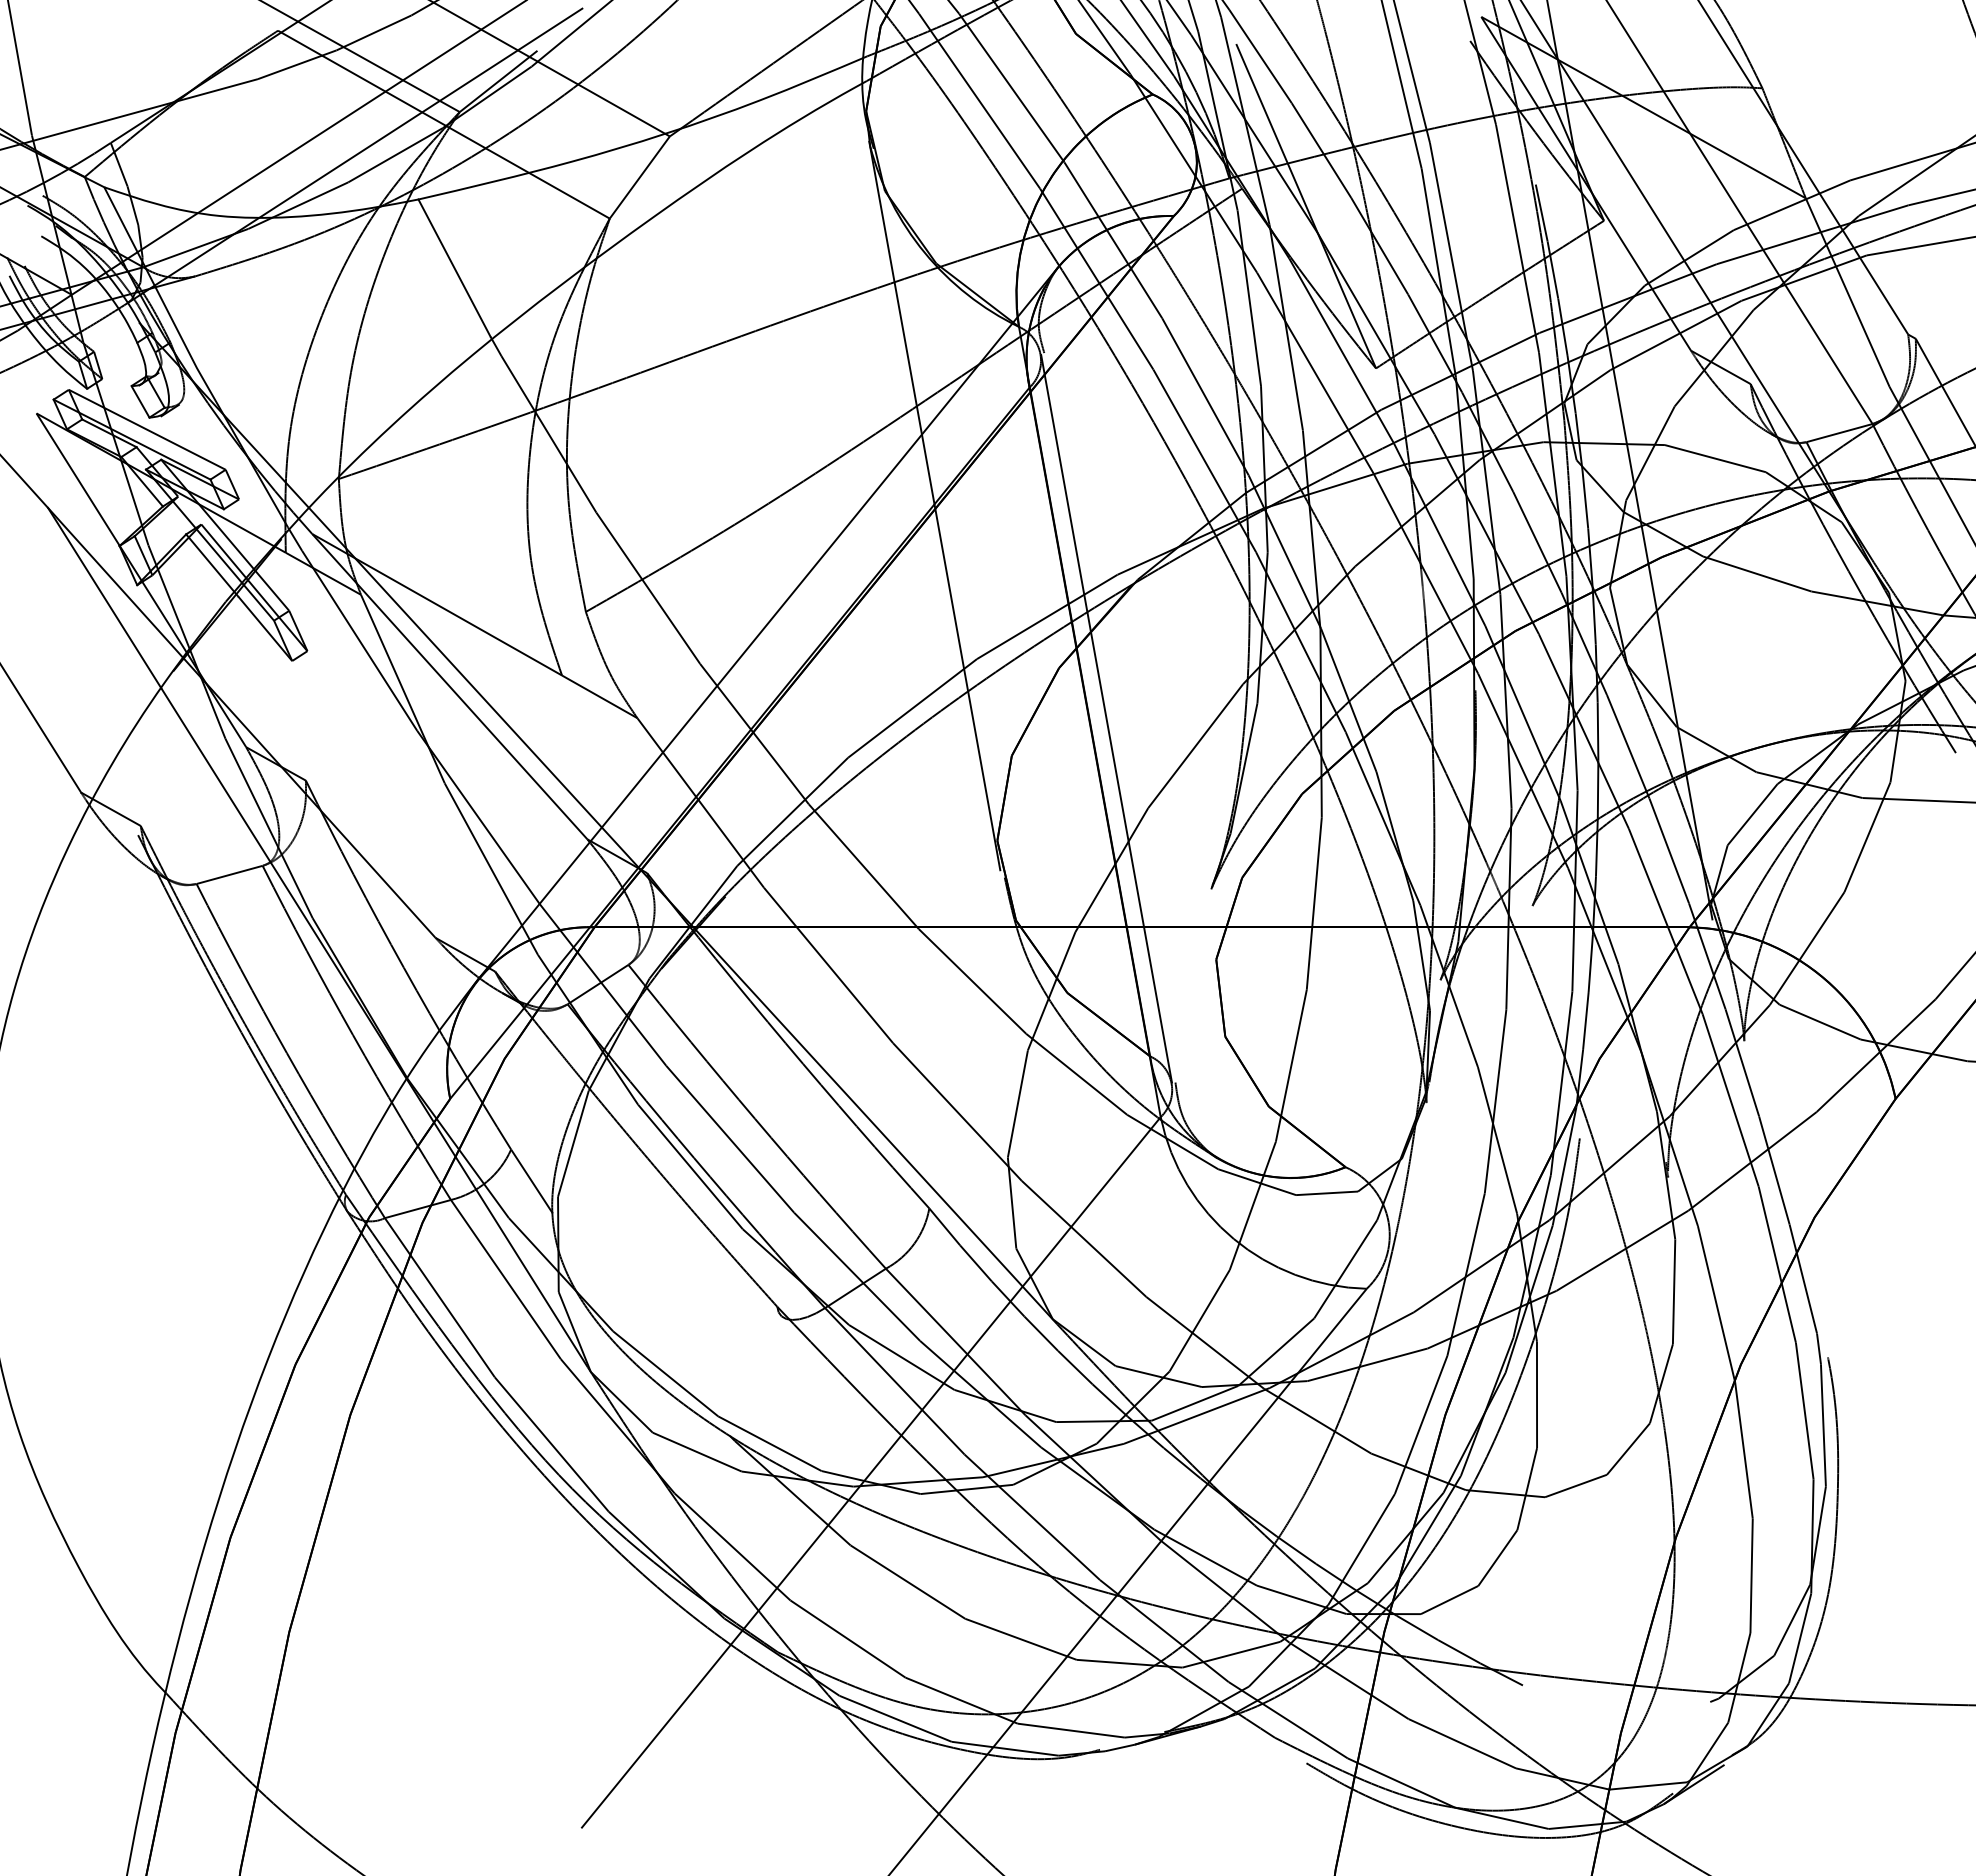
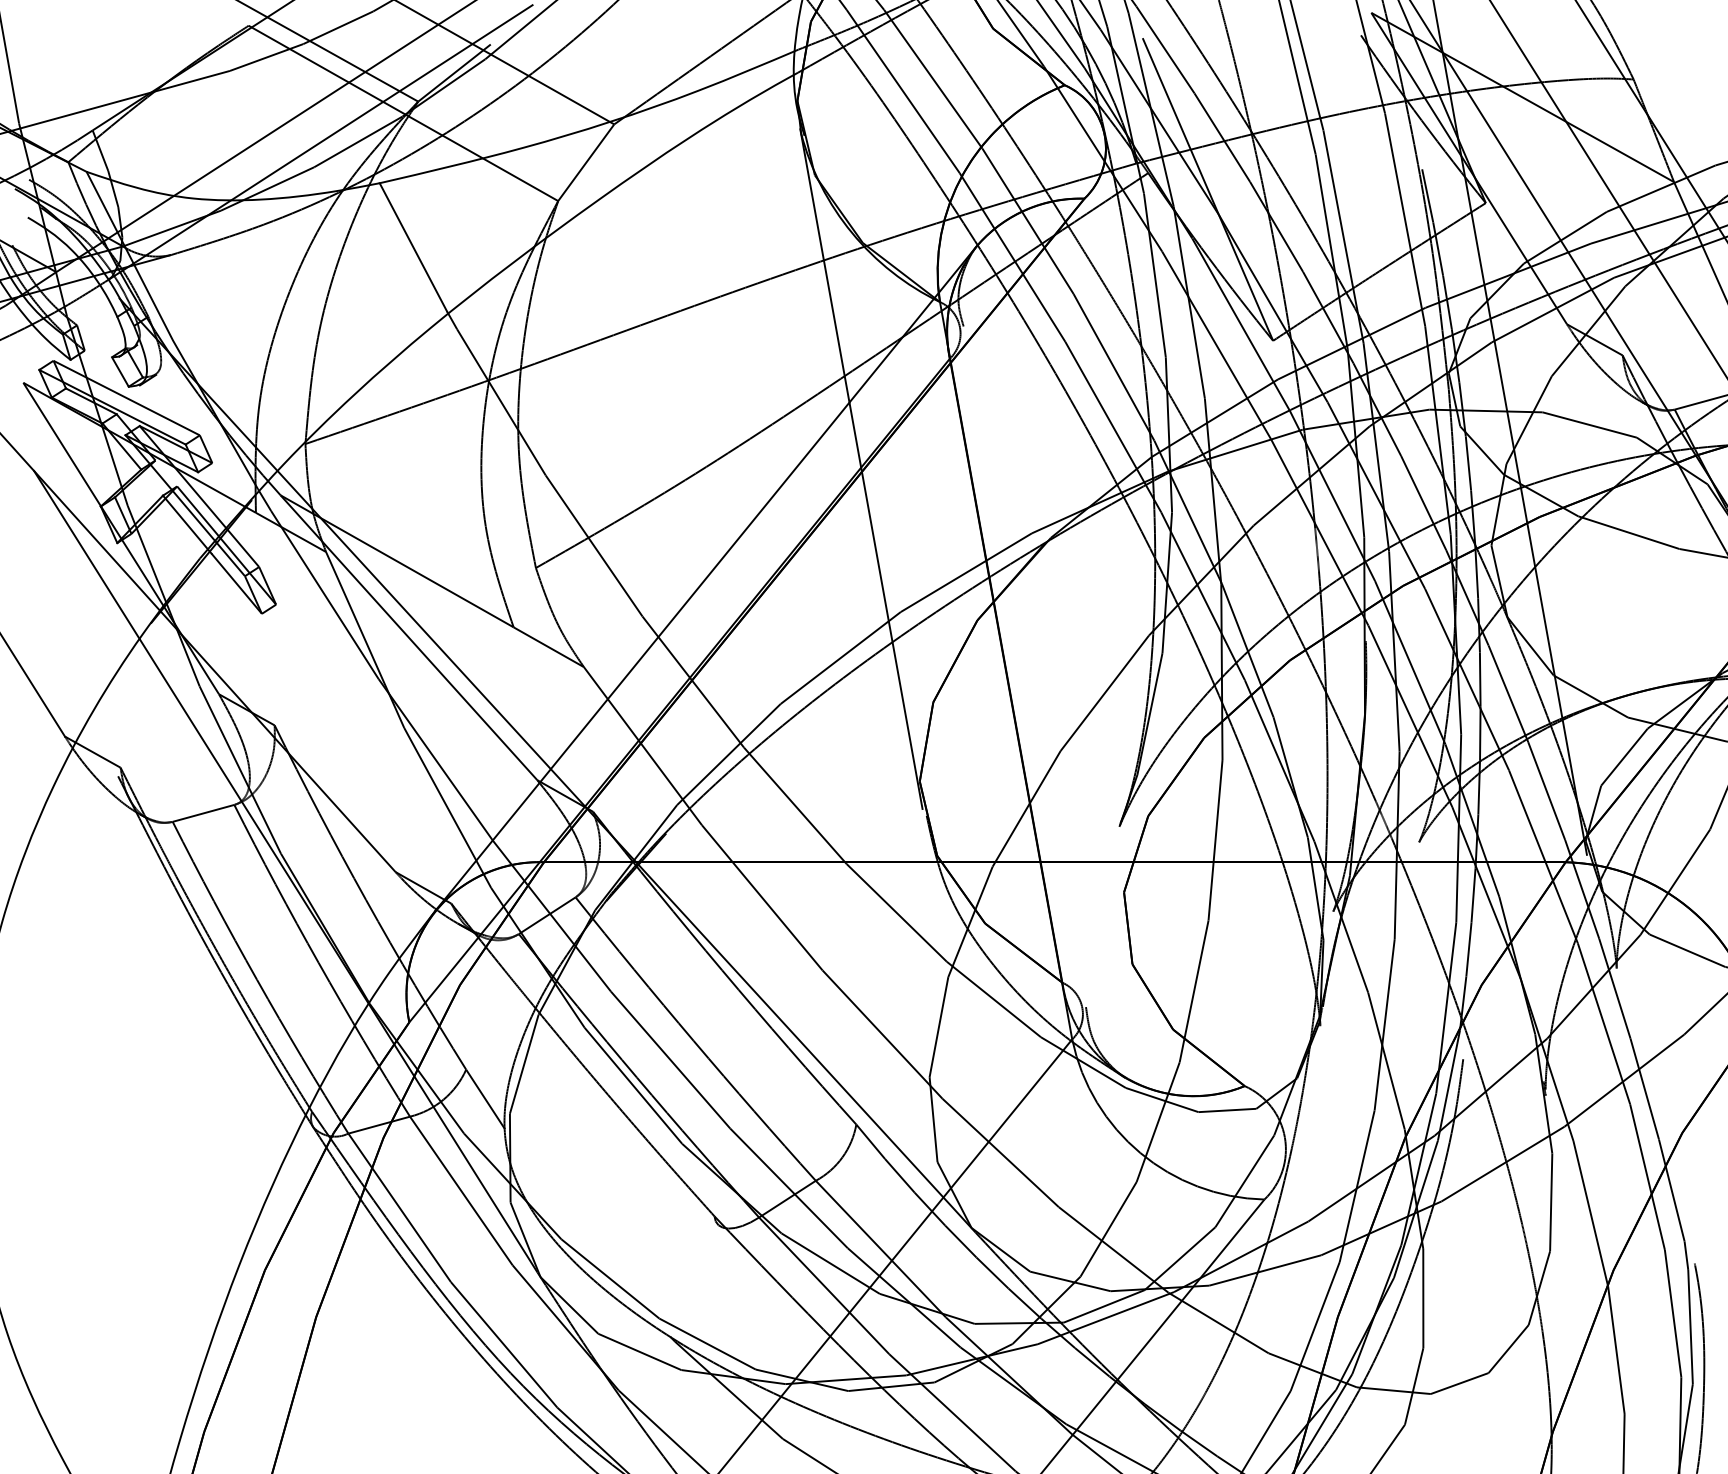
line: (1106, 718) -> (1021, 667), removed

